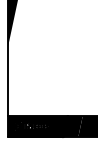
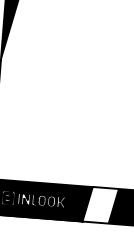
fill: (72, 126) -> (99, 205), removed

